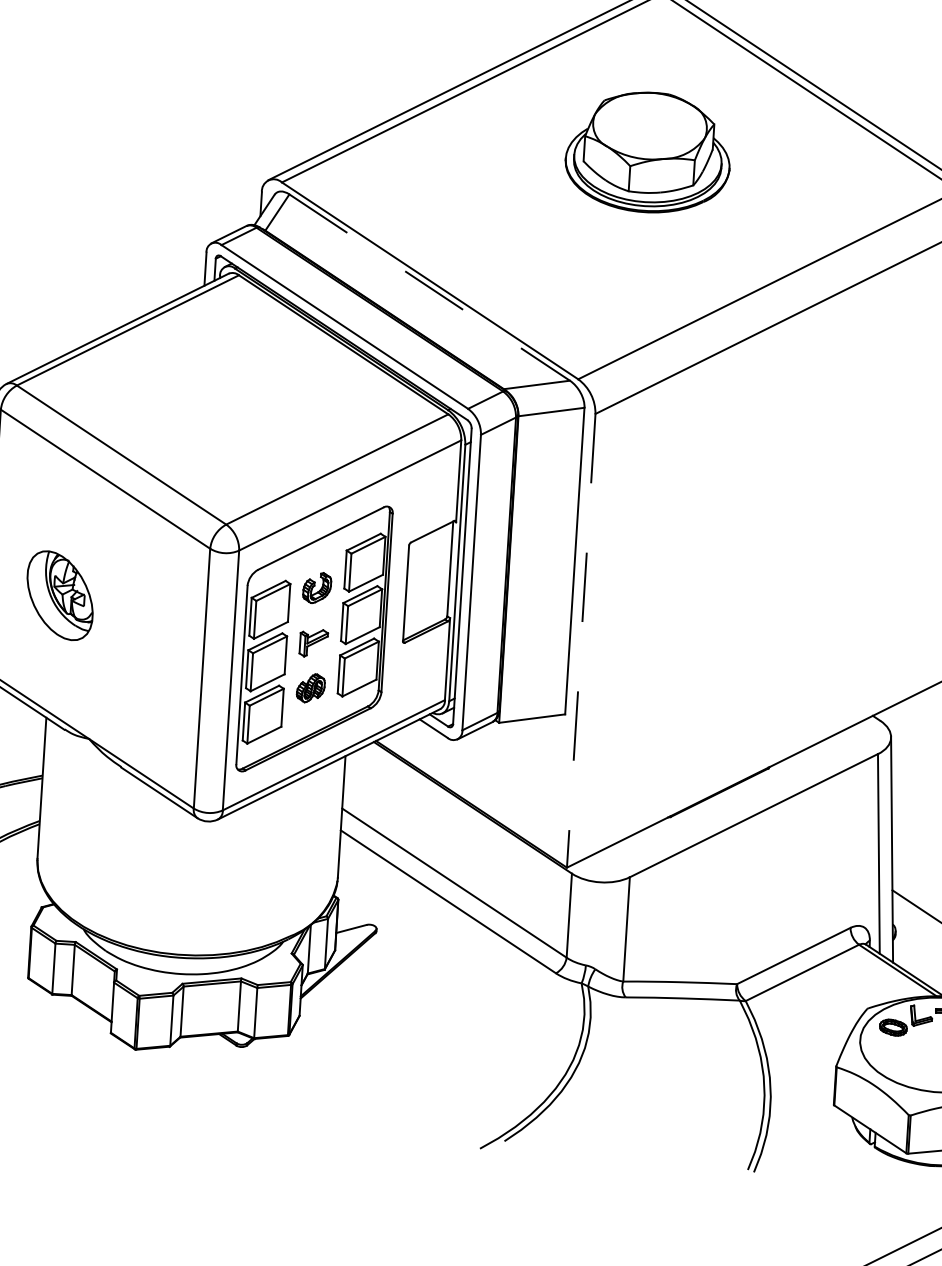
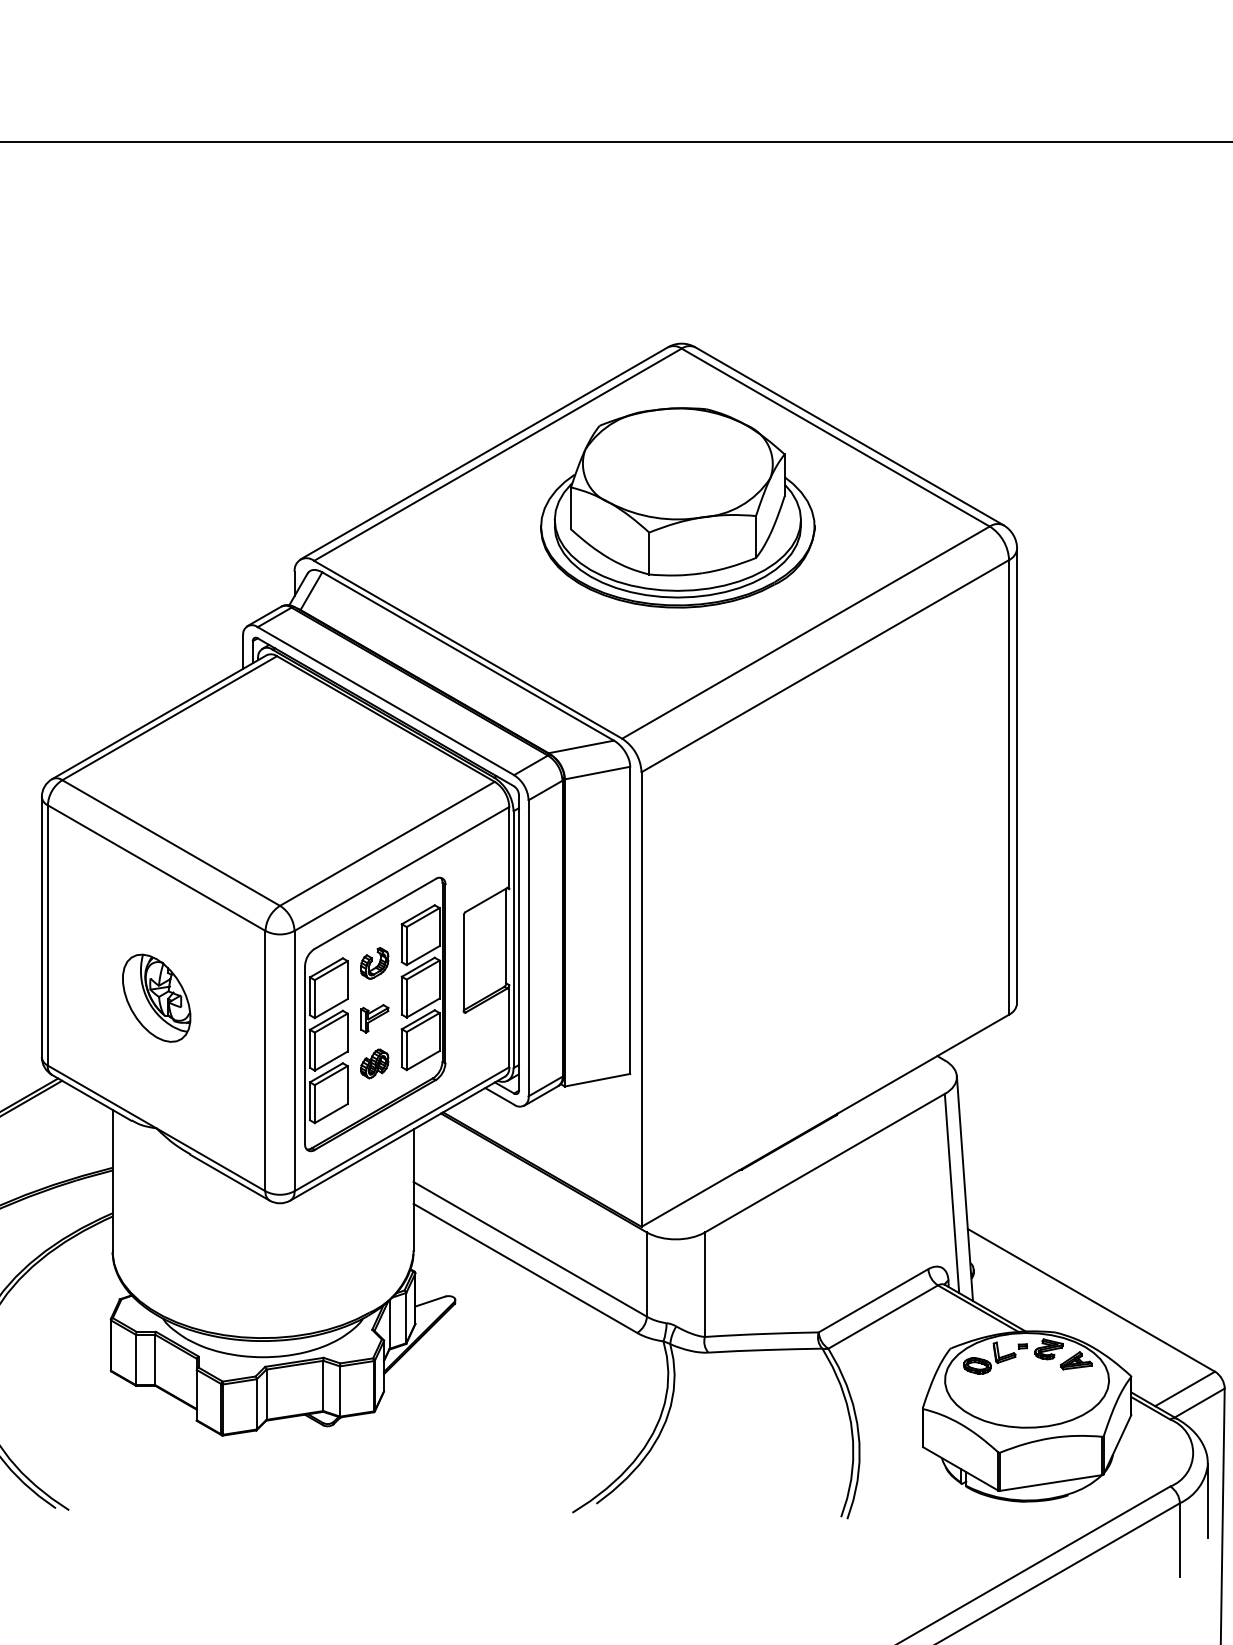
part: (647, 152) -> (677, 507), size x1.67
line: (430, 287) -> (468, 656), dashed -> solid
part: (60, 594) -> (156, 997), moved
line: (581, 641) -> (641, 1000), dashed -> solid

